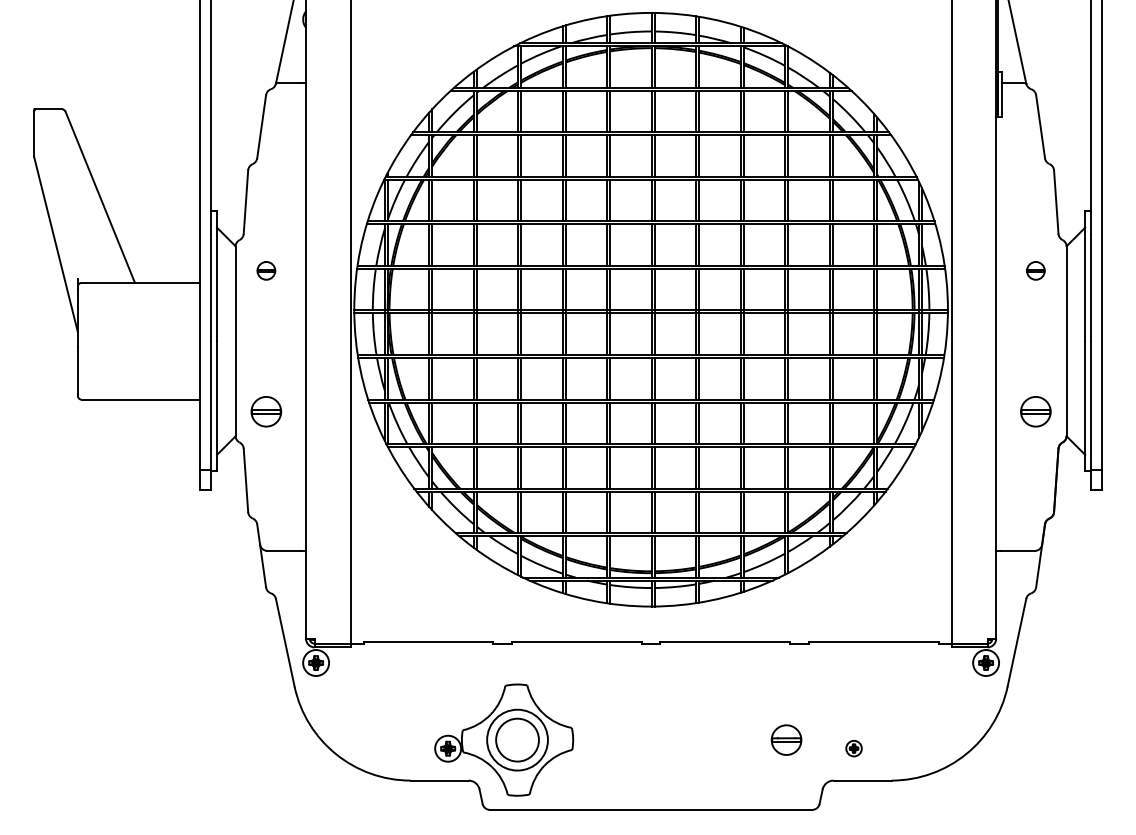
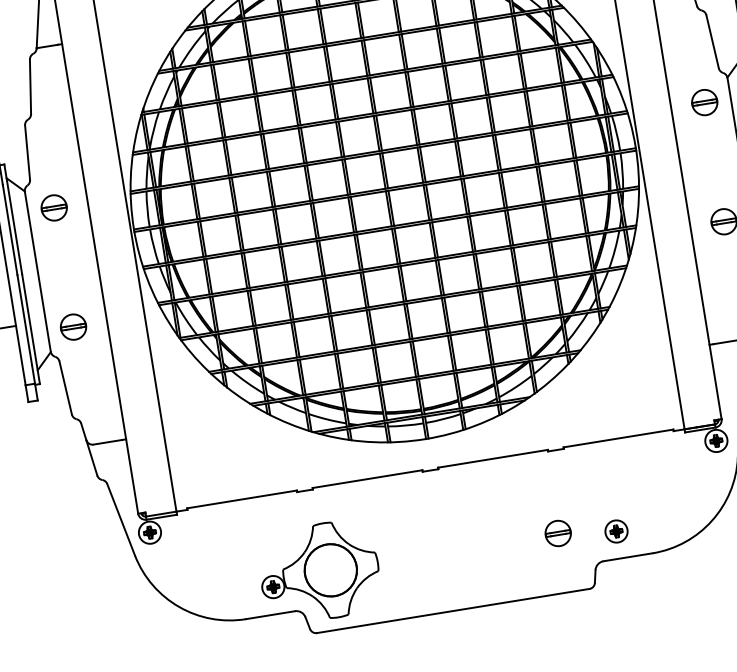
part: (266, 270) -> (54, 207), size x1.67
part: (1035, 270) -> (704, 102), size x1.67
circle: (517, 739) -> (330, 569), size x1.43
part: (853, 748) -> (615, 531), size x1.67

